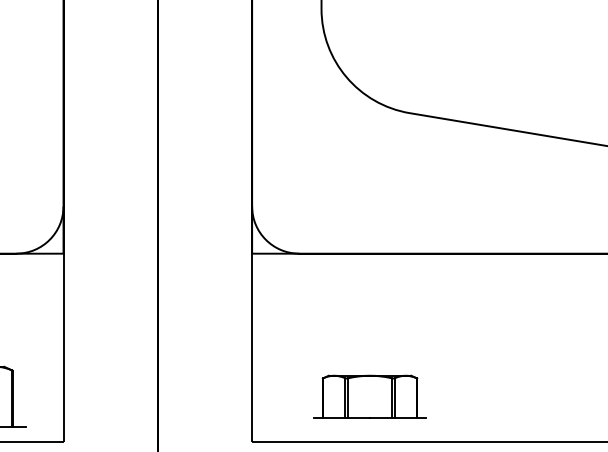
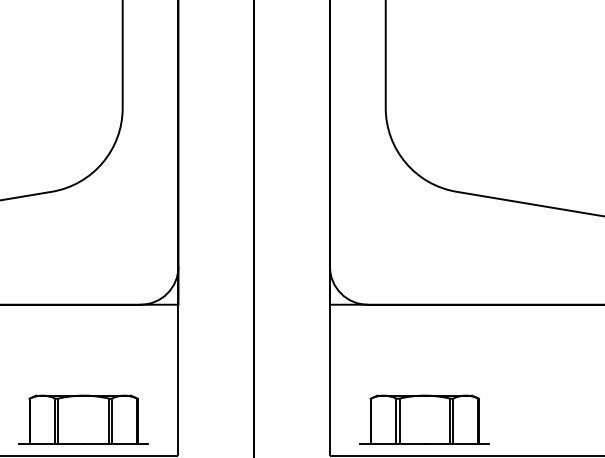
part: (369, 396) -> (424, 419), size x1.43

